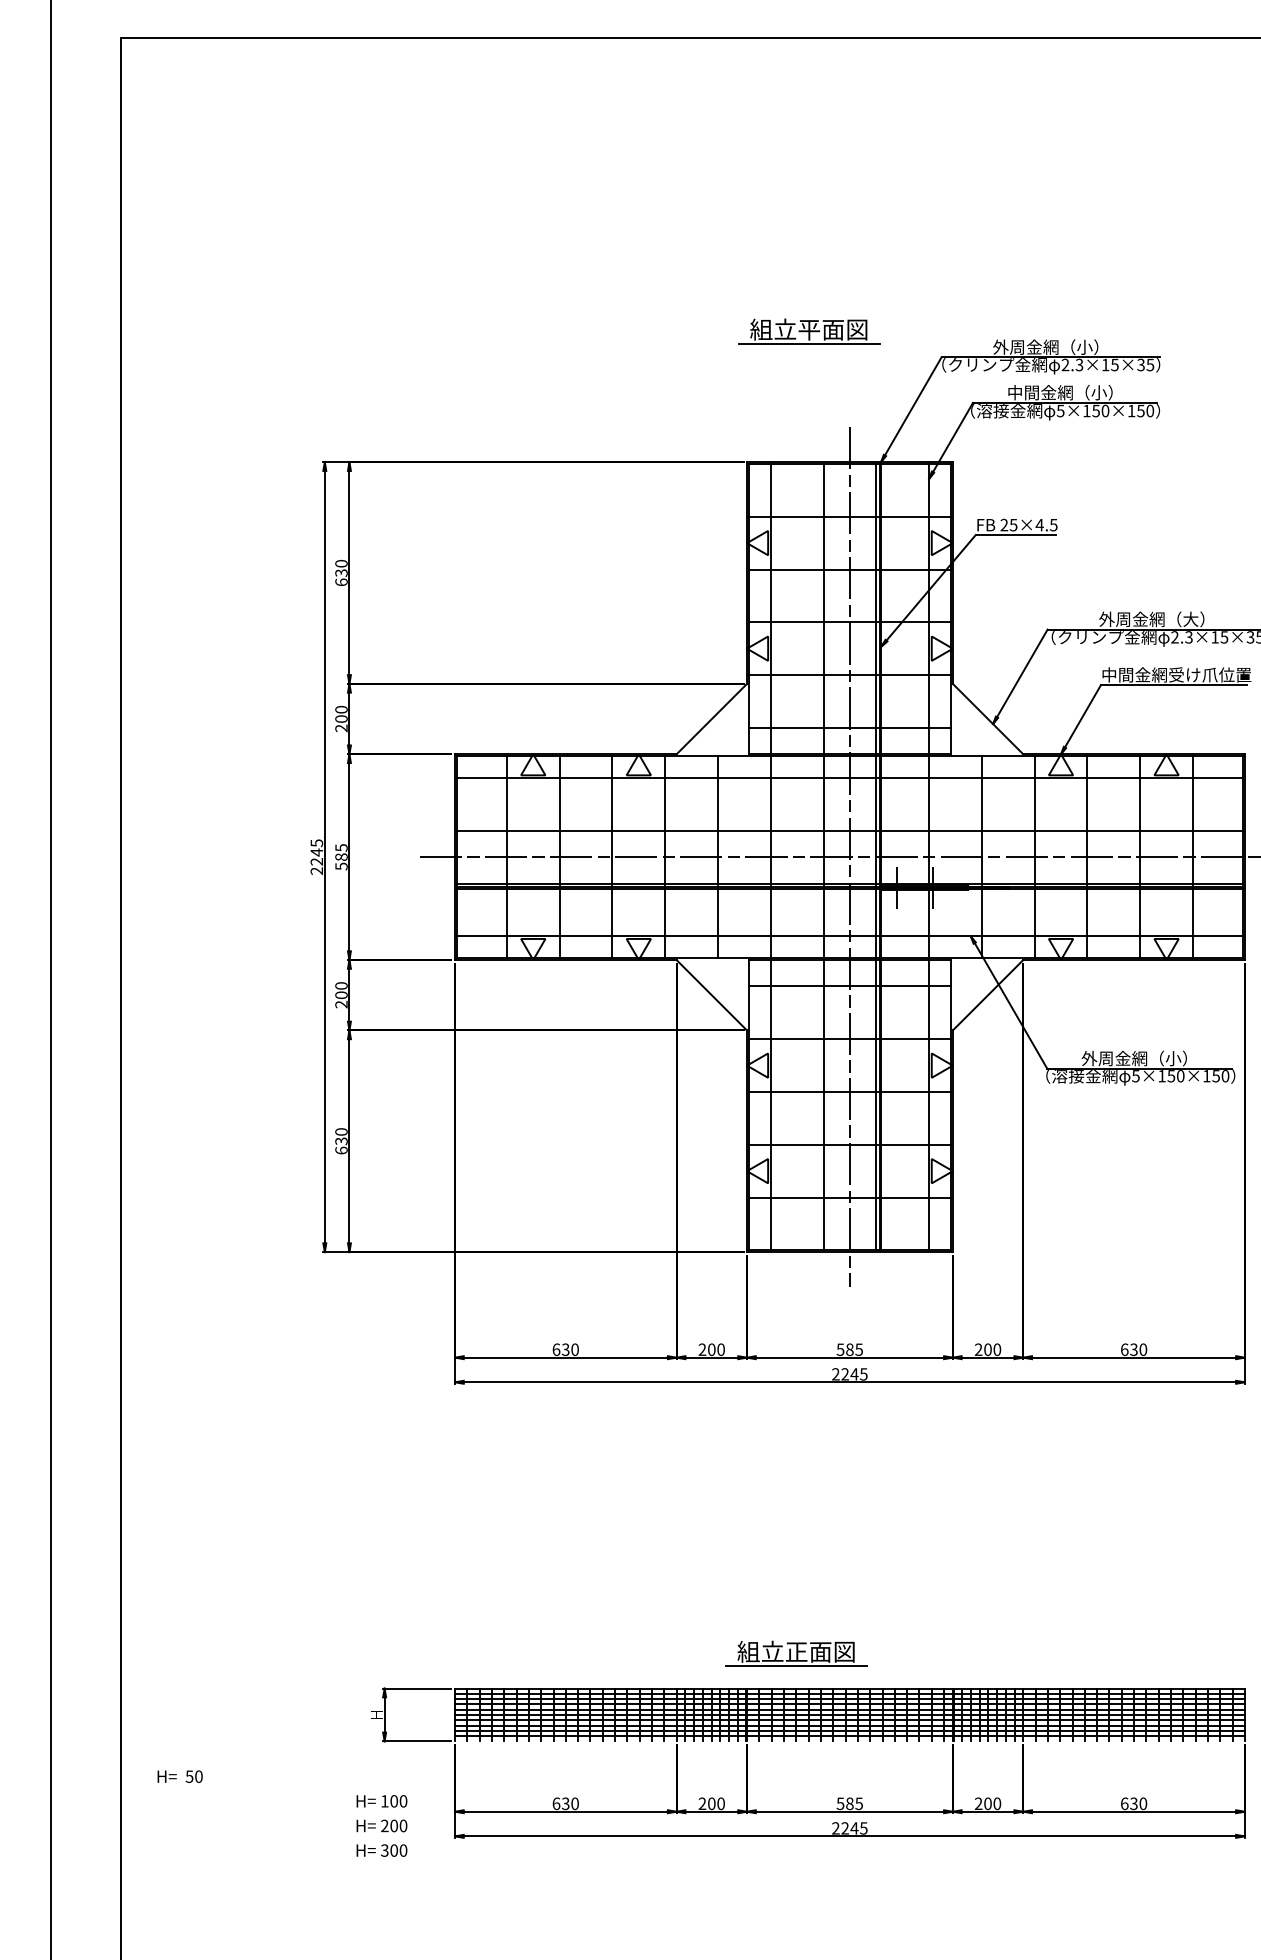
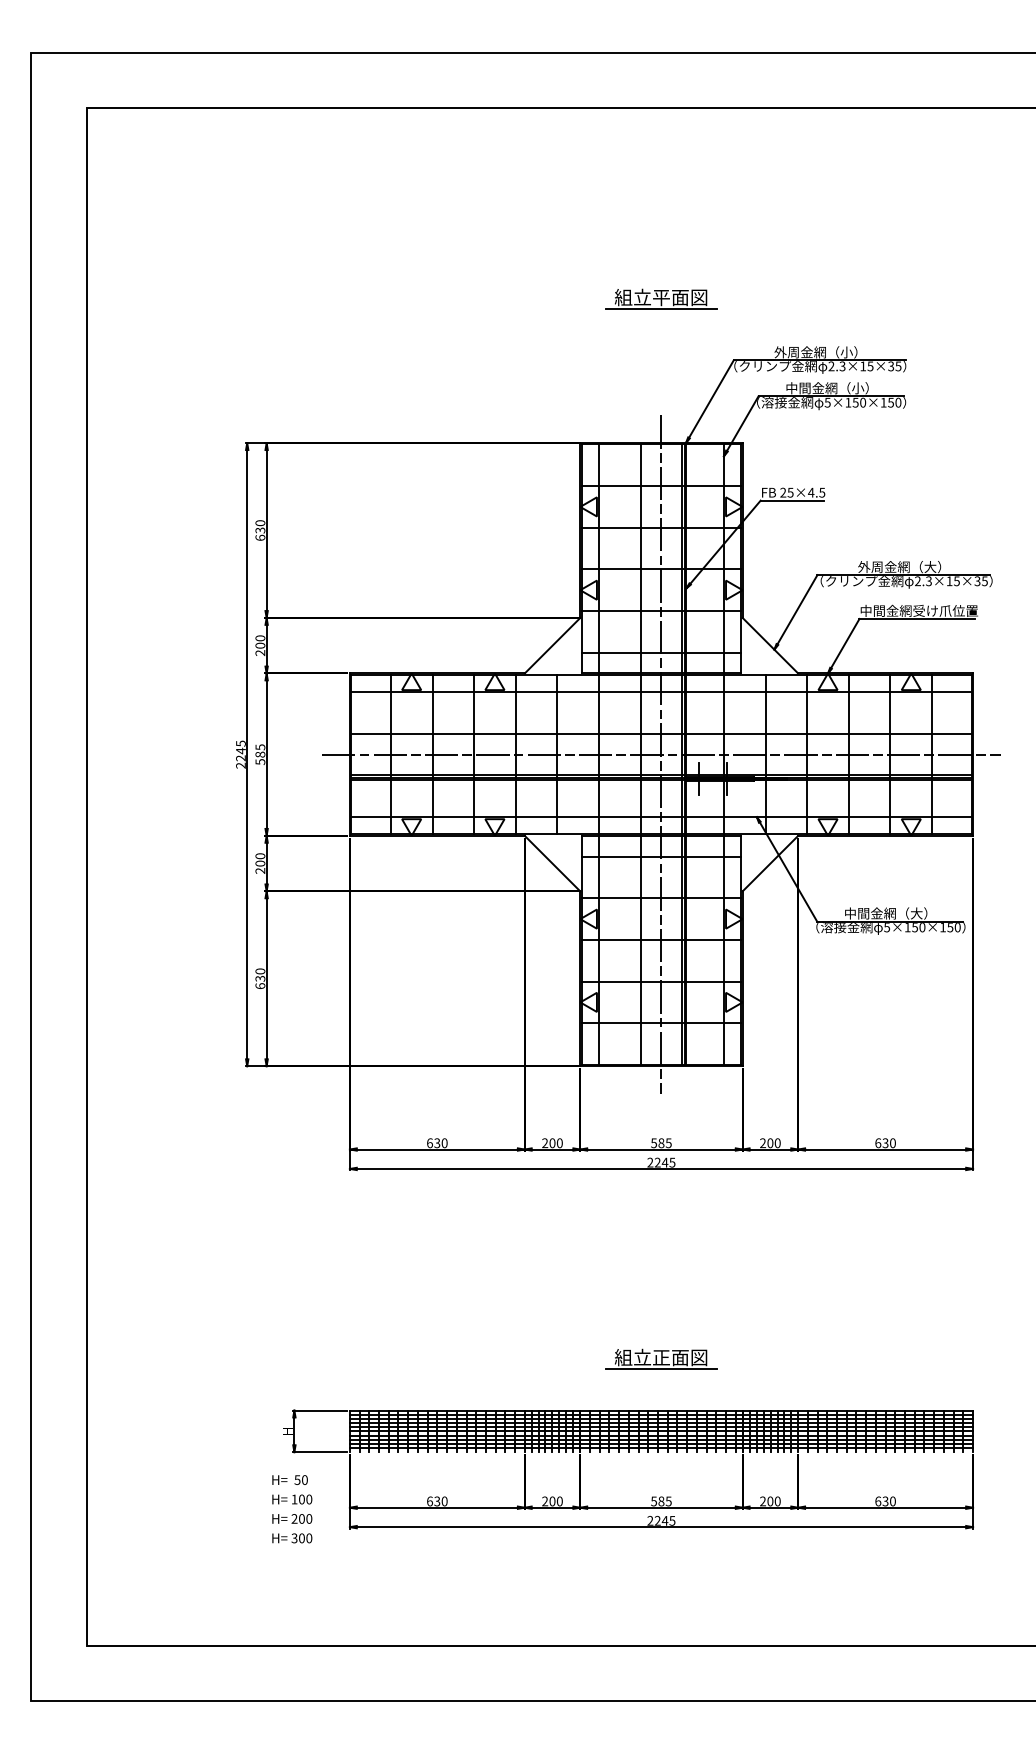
part: (809, 330) -> (661, 298), moved
text: (1131, 1058) -> (883, 913), 外周金網（小） -> 中間金網（大）
part: (796, 1653) -> (661, 1358), moved
text: (179, 1775) -> (289, 1479), moved

